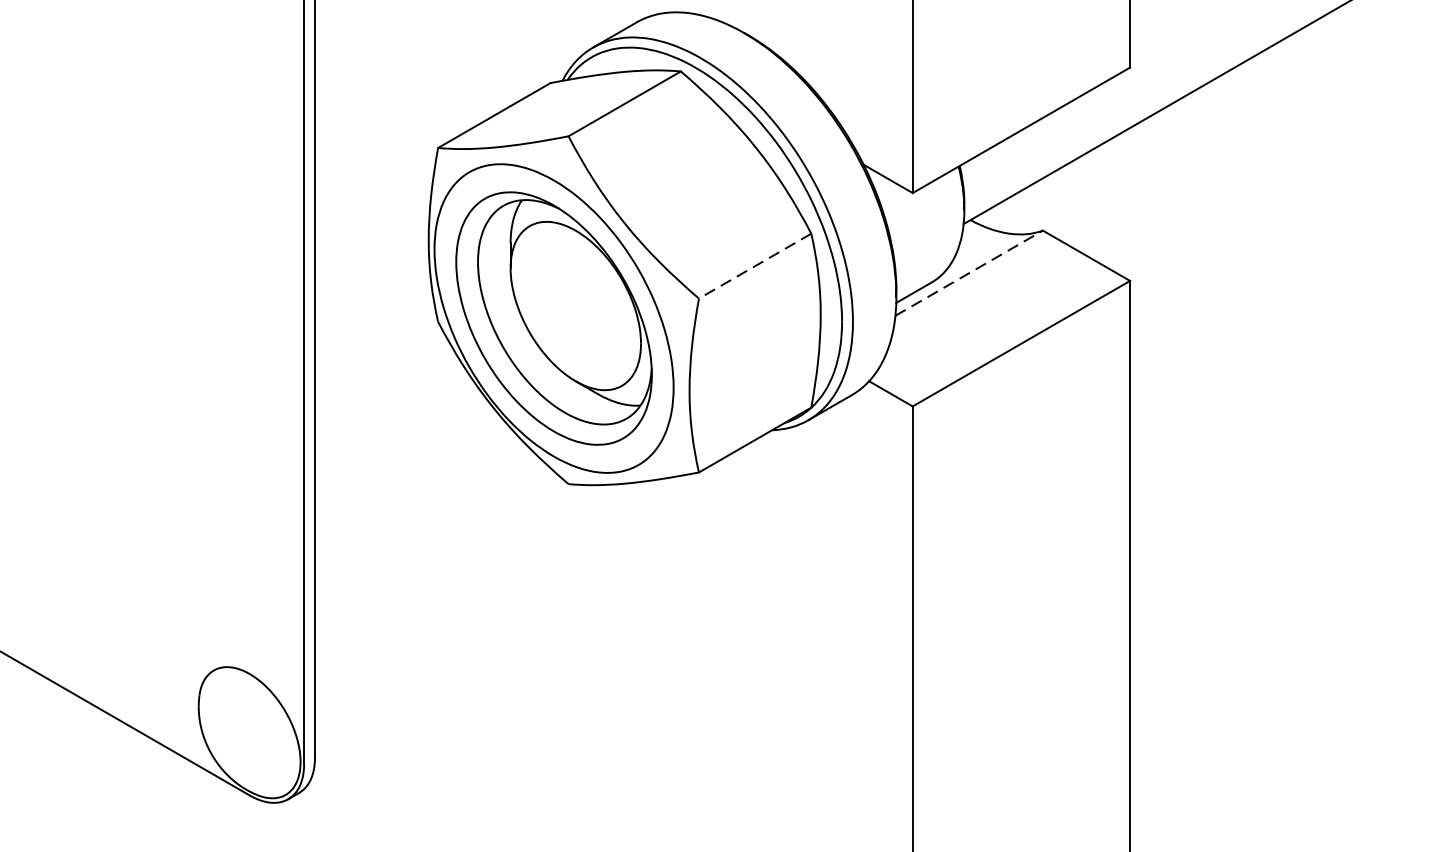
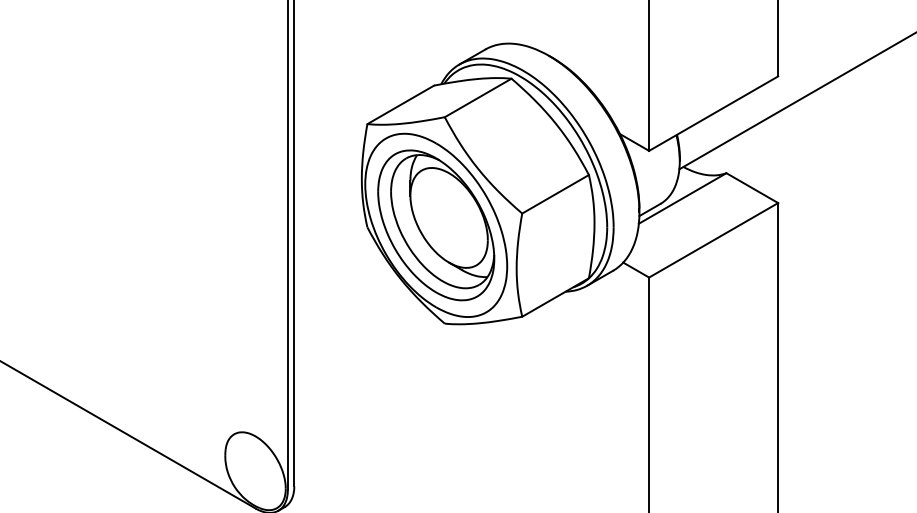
line: (754, 266) -> (555, 194), dashed -> solid
line: (968, 273) -> (682, 198), dashed -> solid

